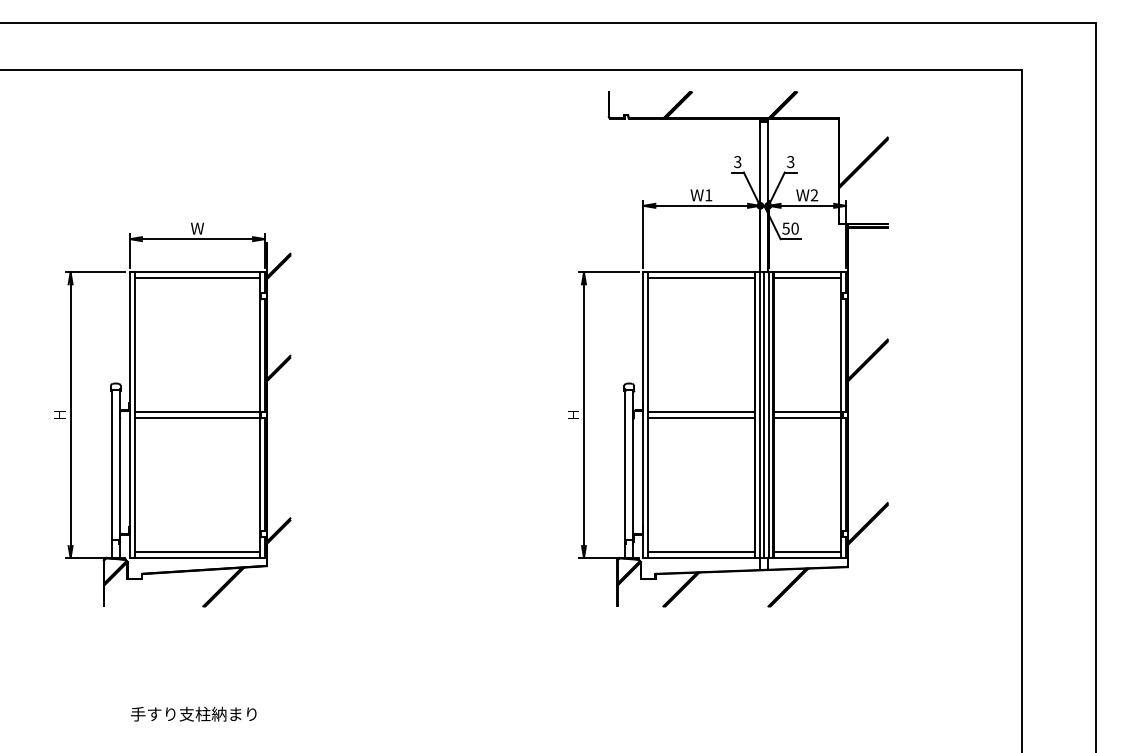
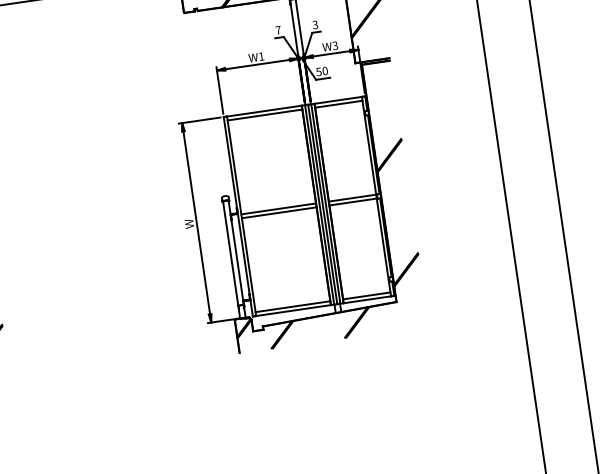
text: (737, 162) -> (278, 30), 3 -> 7
text: (814, 195) -> (335, 45), W2 -> W3
text: (573, 414) -> (189, 223), H -> W

